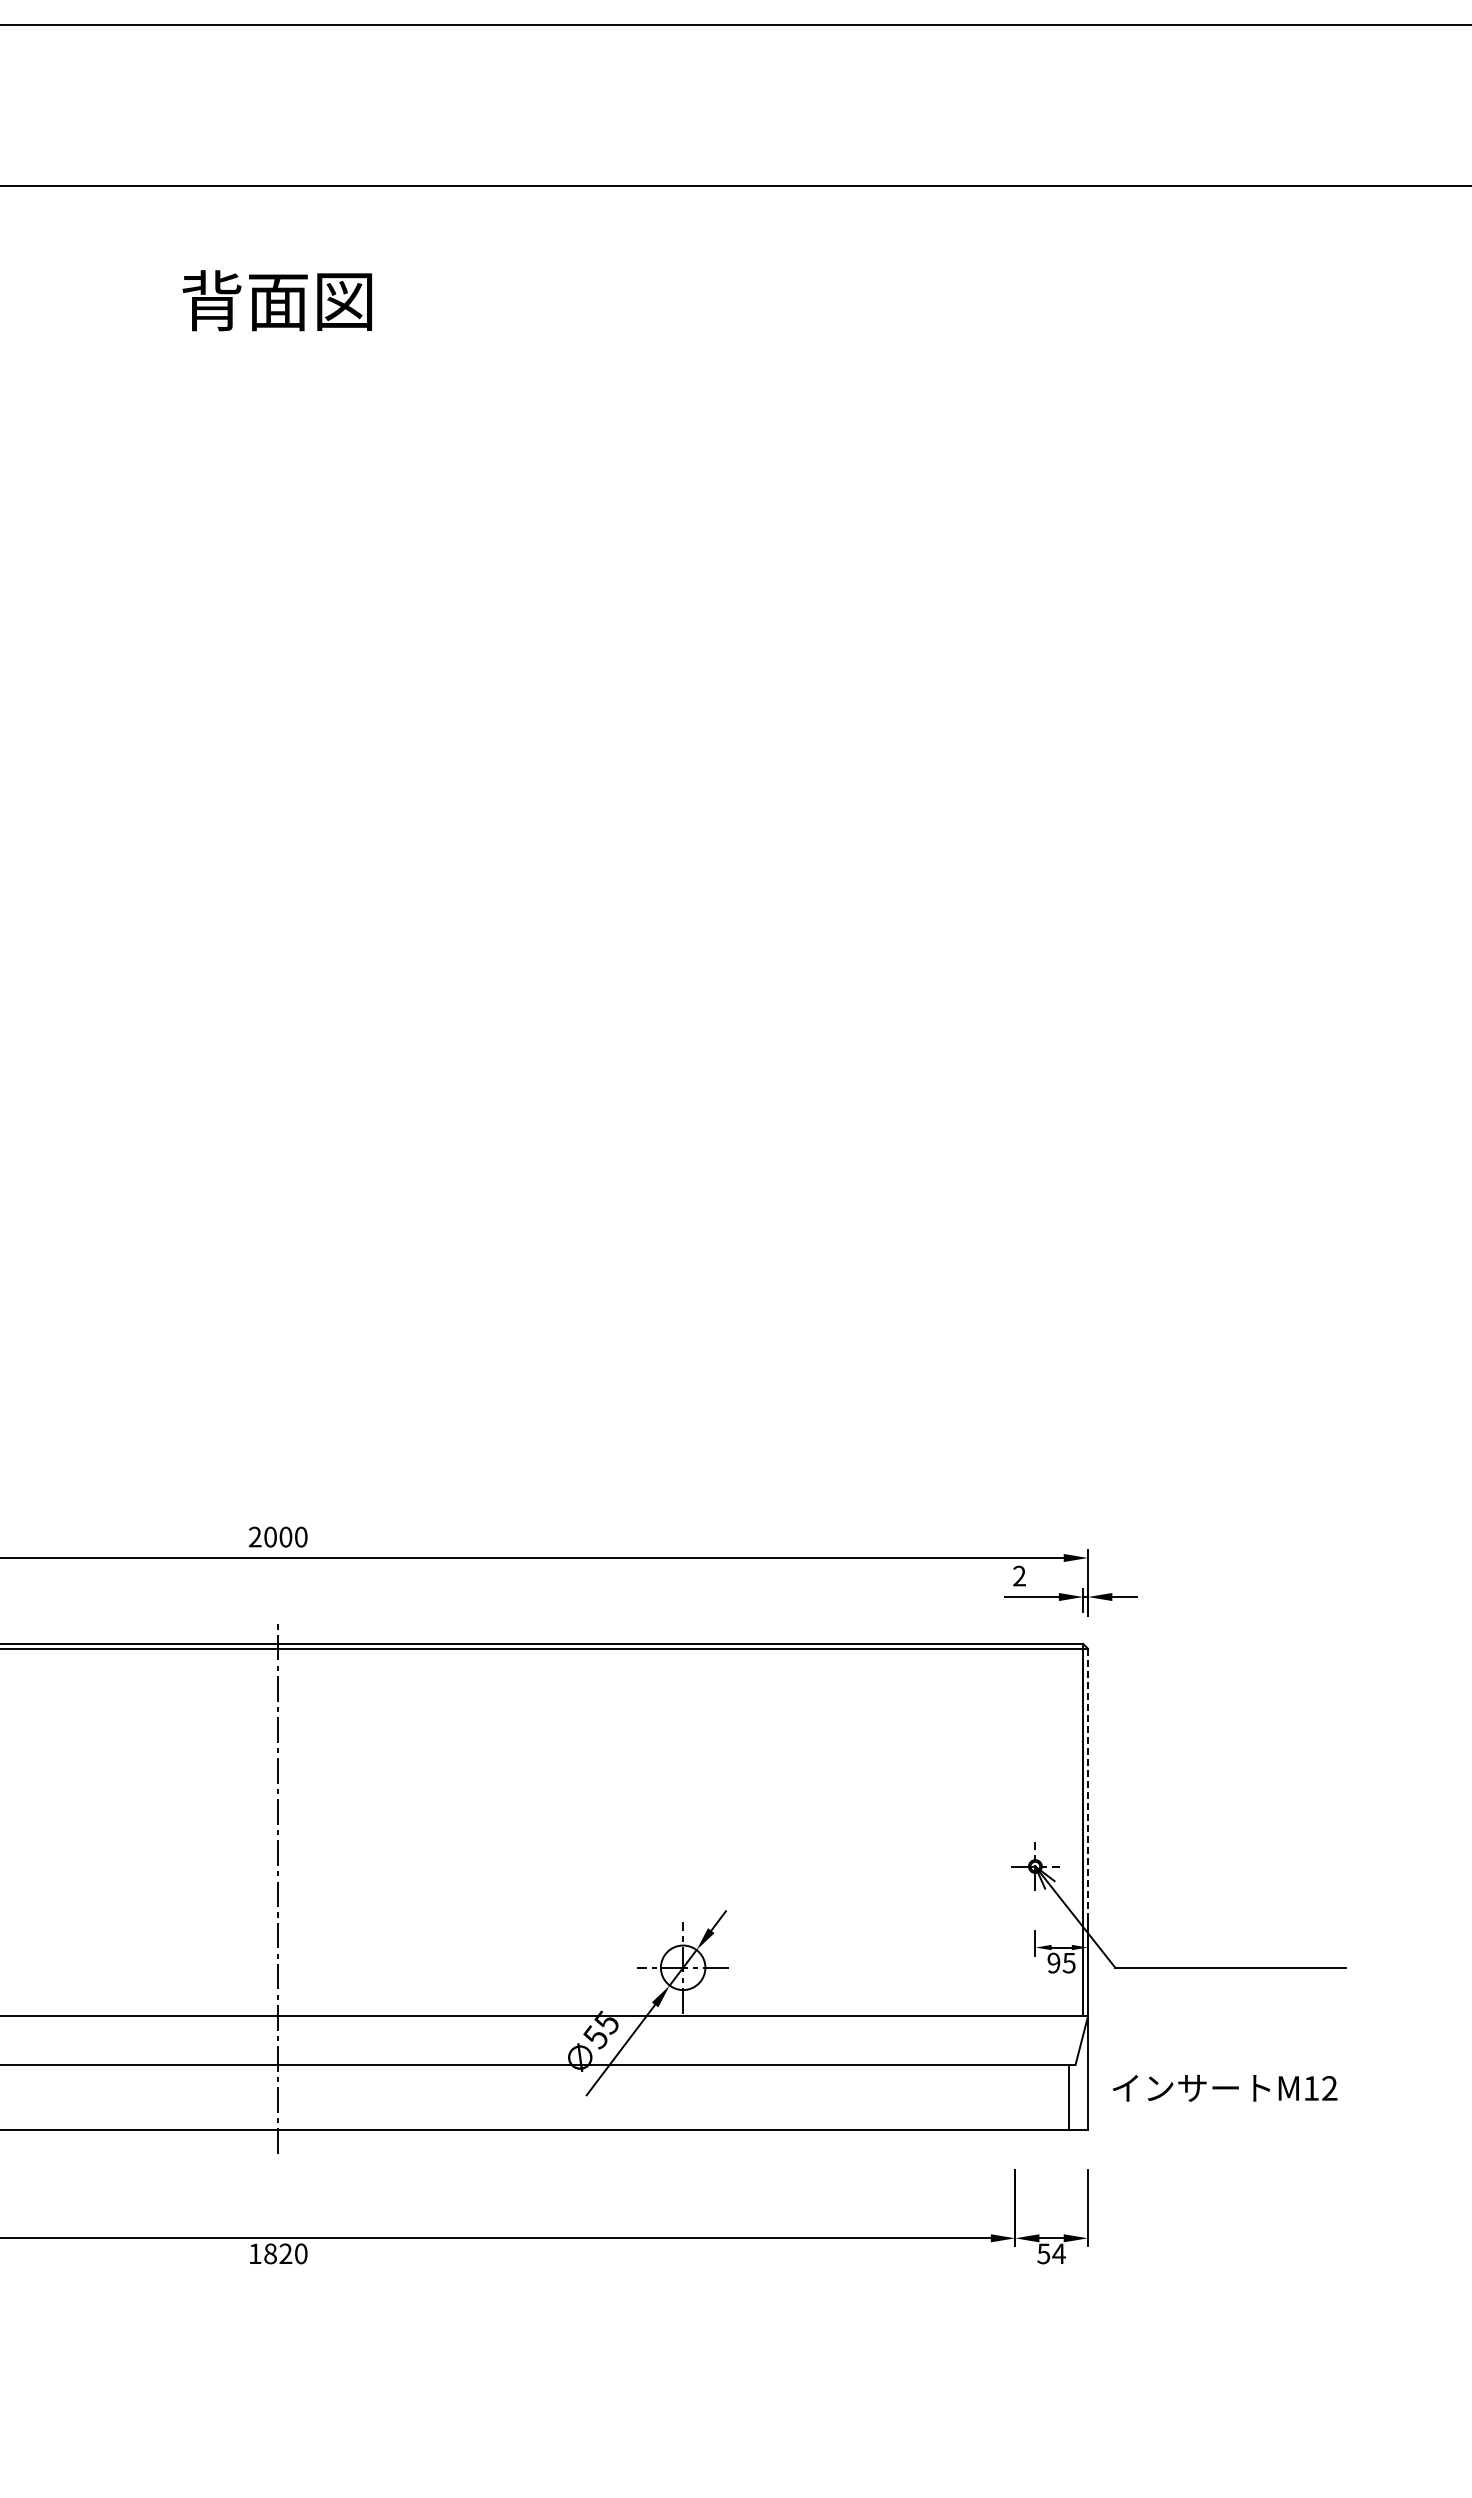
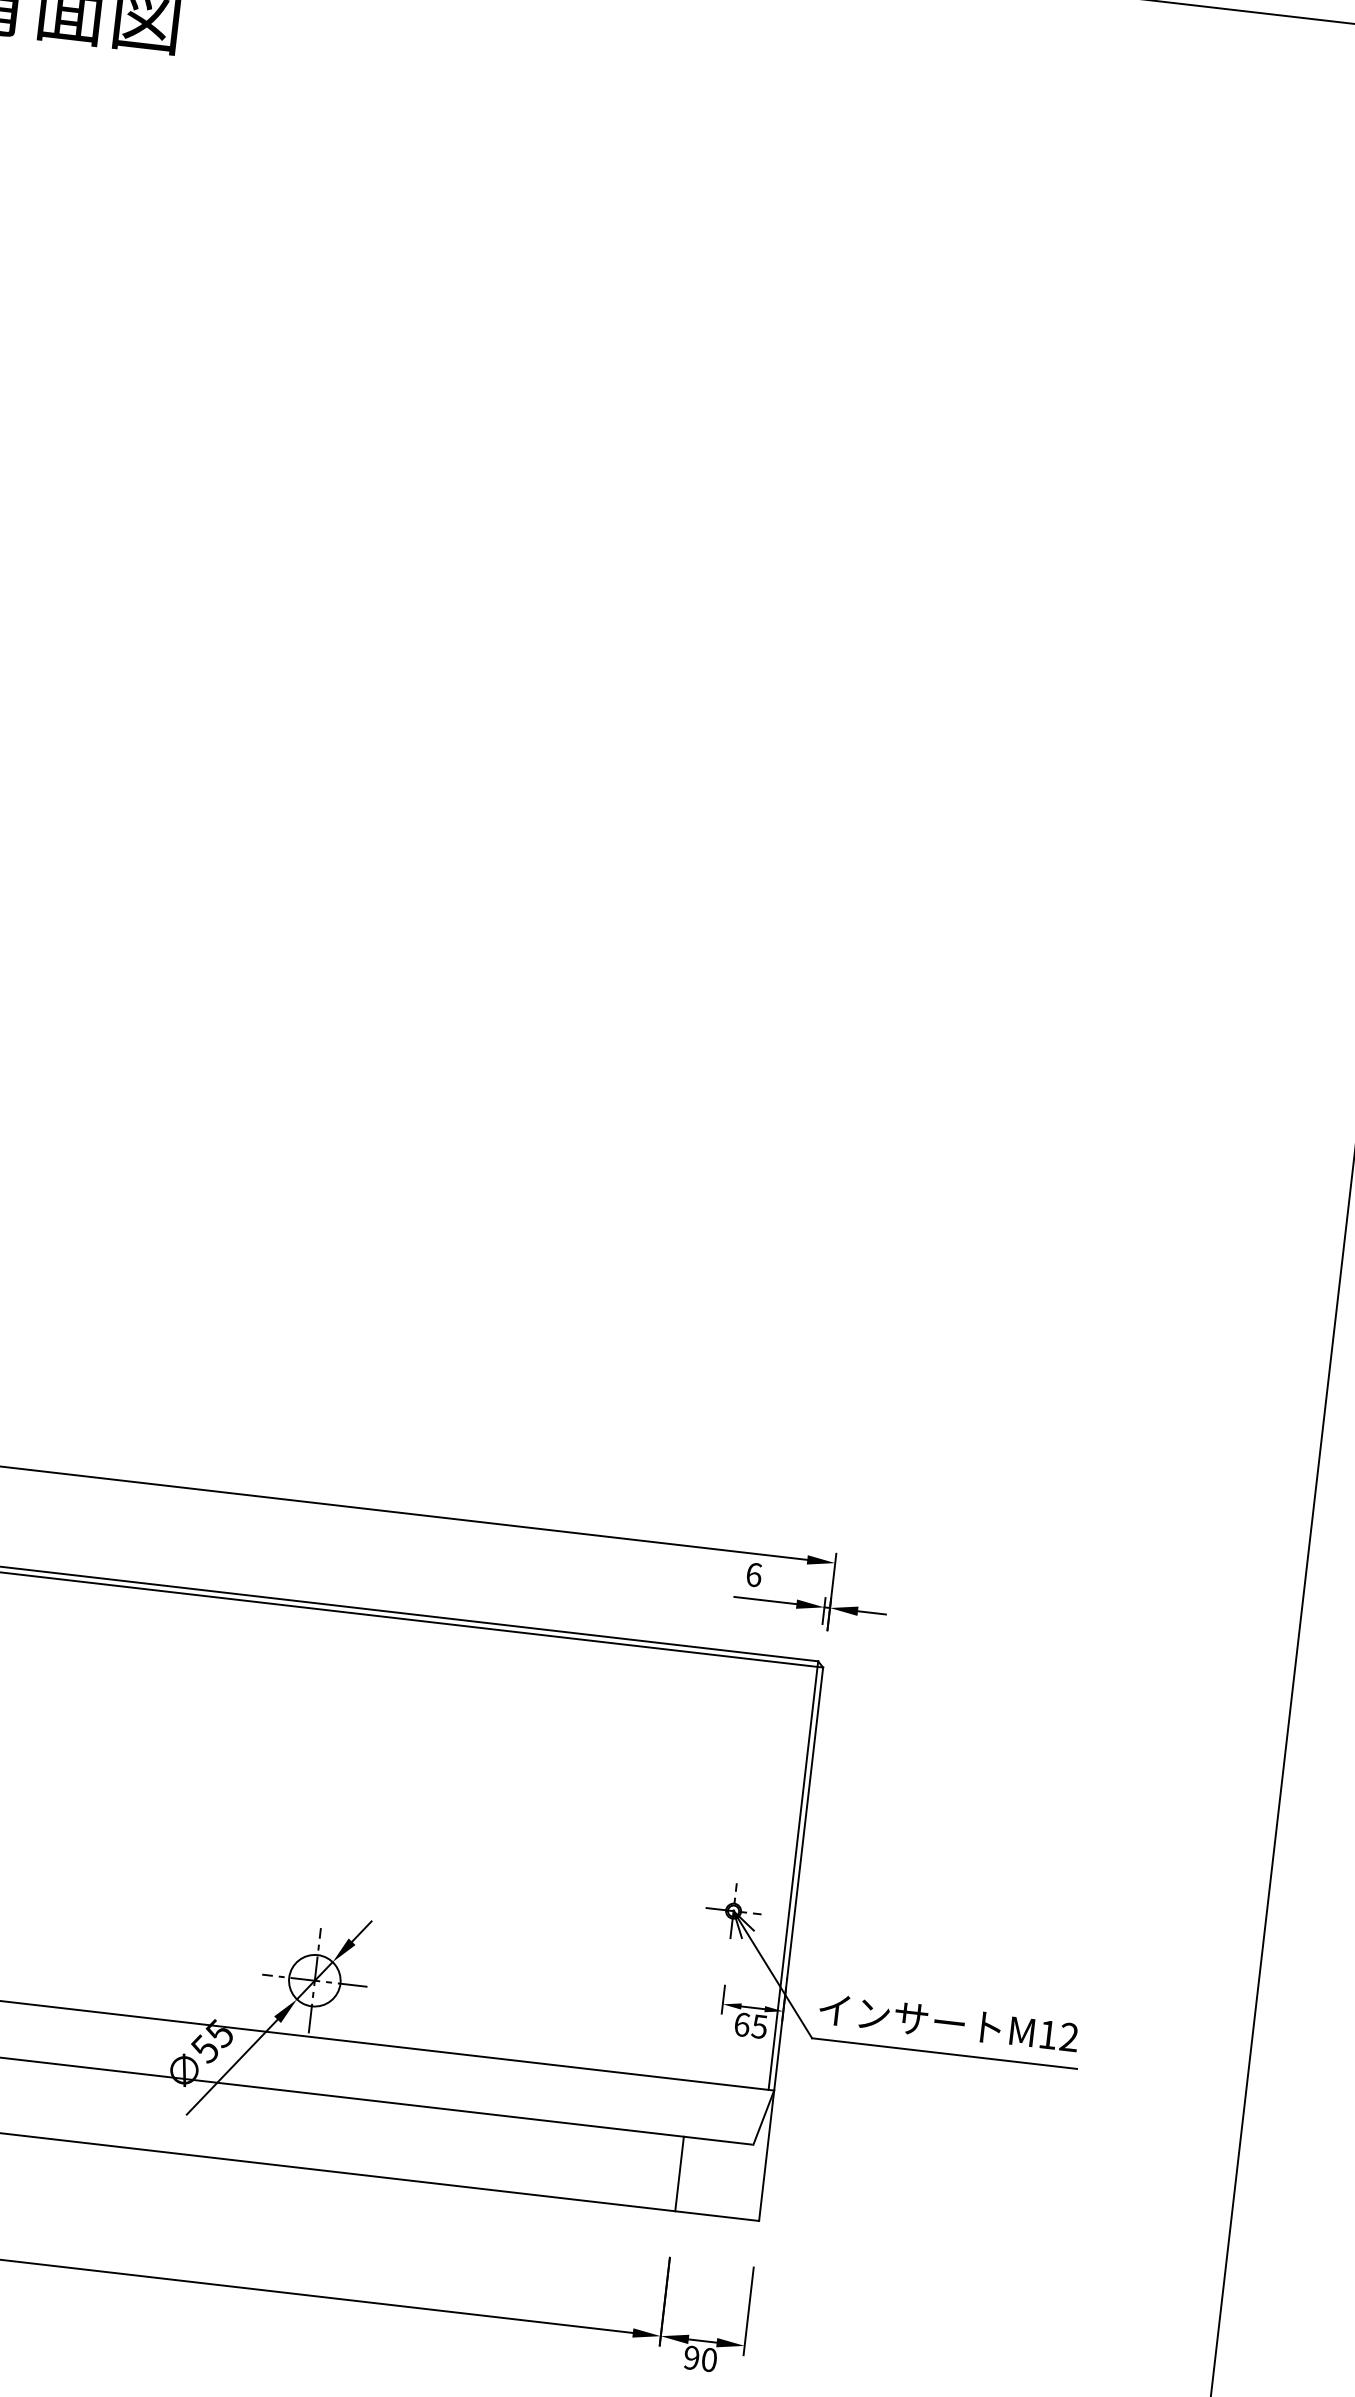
text: (1019, 1575) -> (754, 1574), 2 -> 6
line: (1088, 1784) -> (805, 1823), dashed -> solid
text: (1053, 1962) -> (741, 2023), 95 -> 65
text: (1225, 2087) -> (949, 2022), moved
line: (1069, 2096) -> (680, 2173), moved
text: (1051, 2253) -> (700, 2358), 54 -> 90

